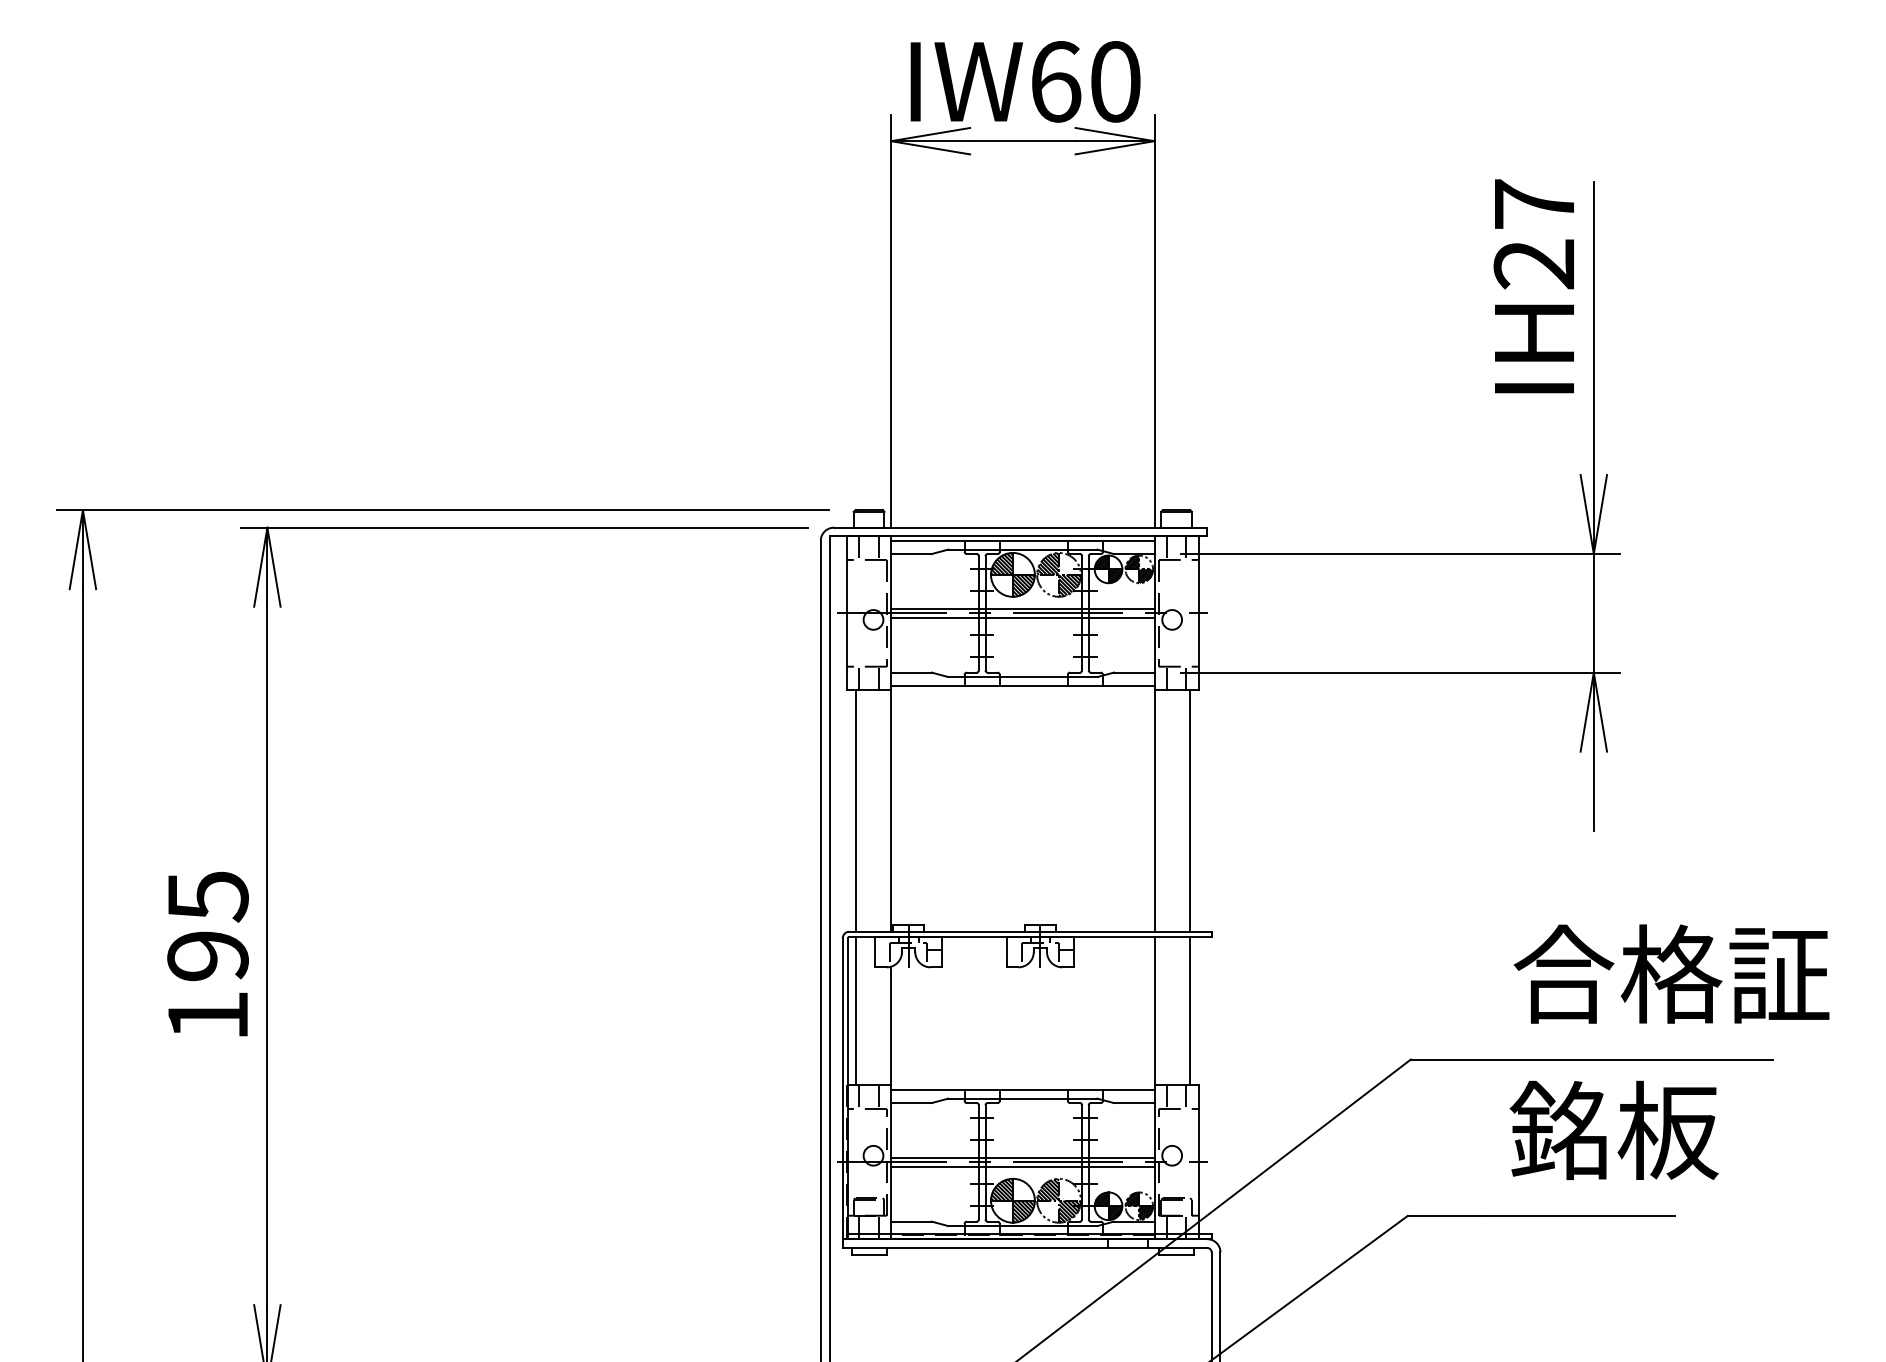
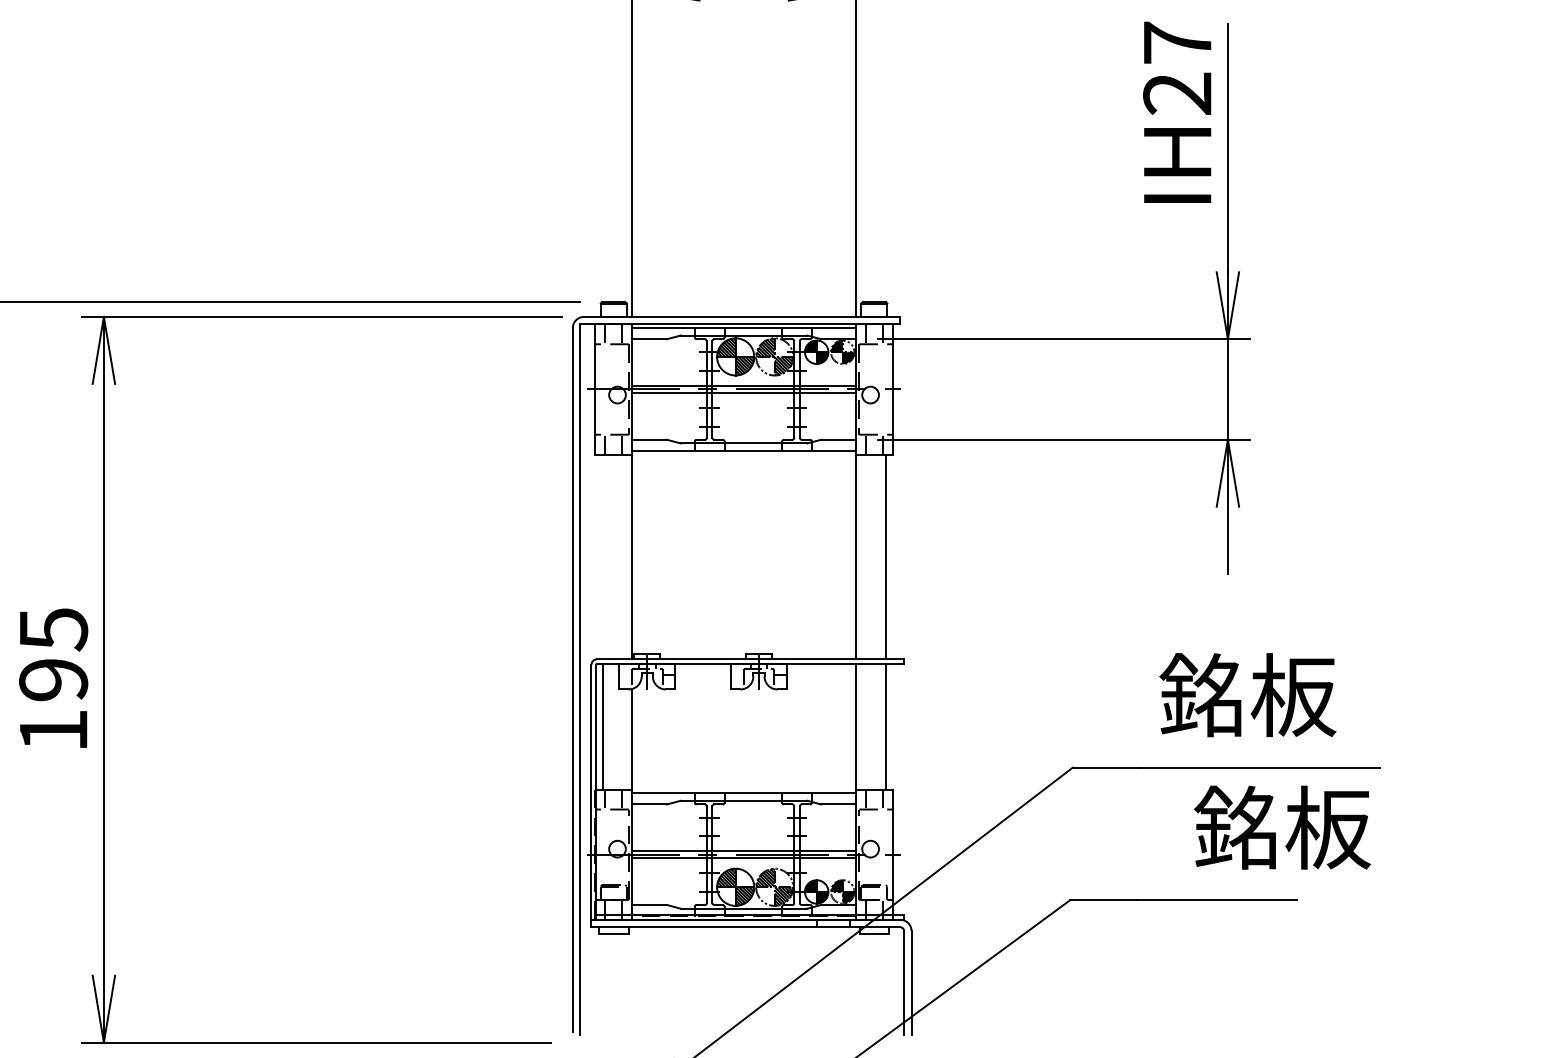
line: (855, 810) -> (602, 556), removed
text: (1670, 973) -> (1292, 694), 合格証 -> 銘板
text: (1613, 1129) -> (1281, 826), moved

